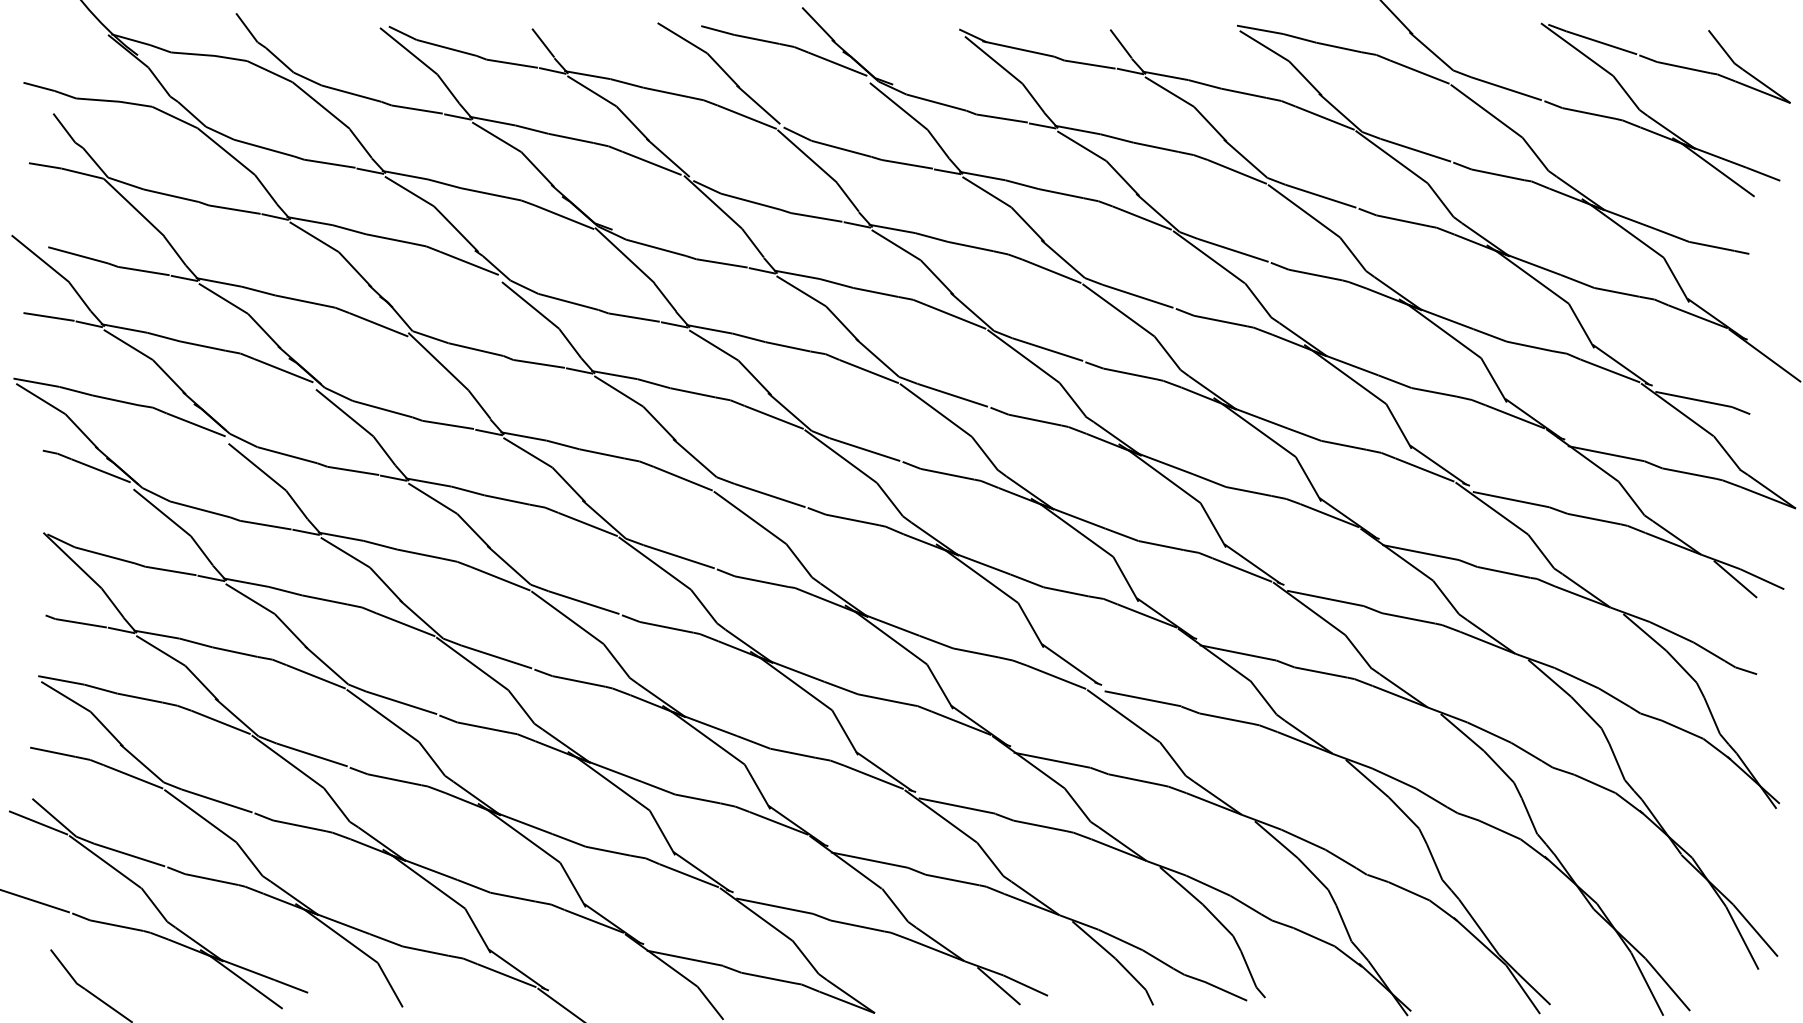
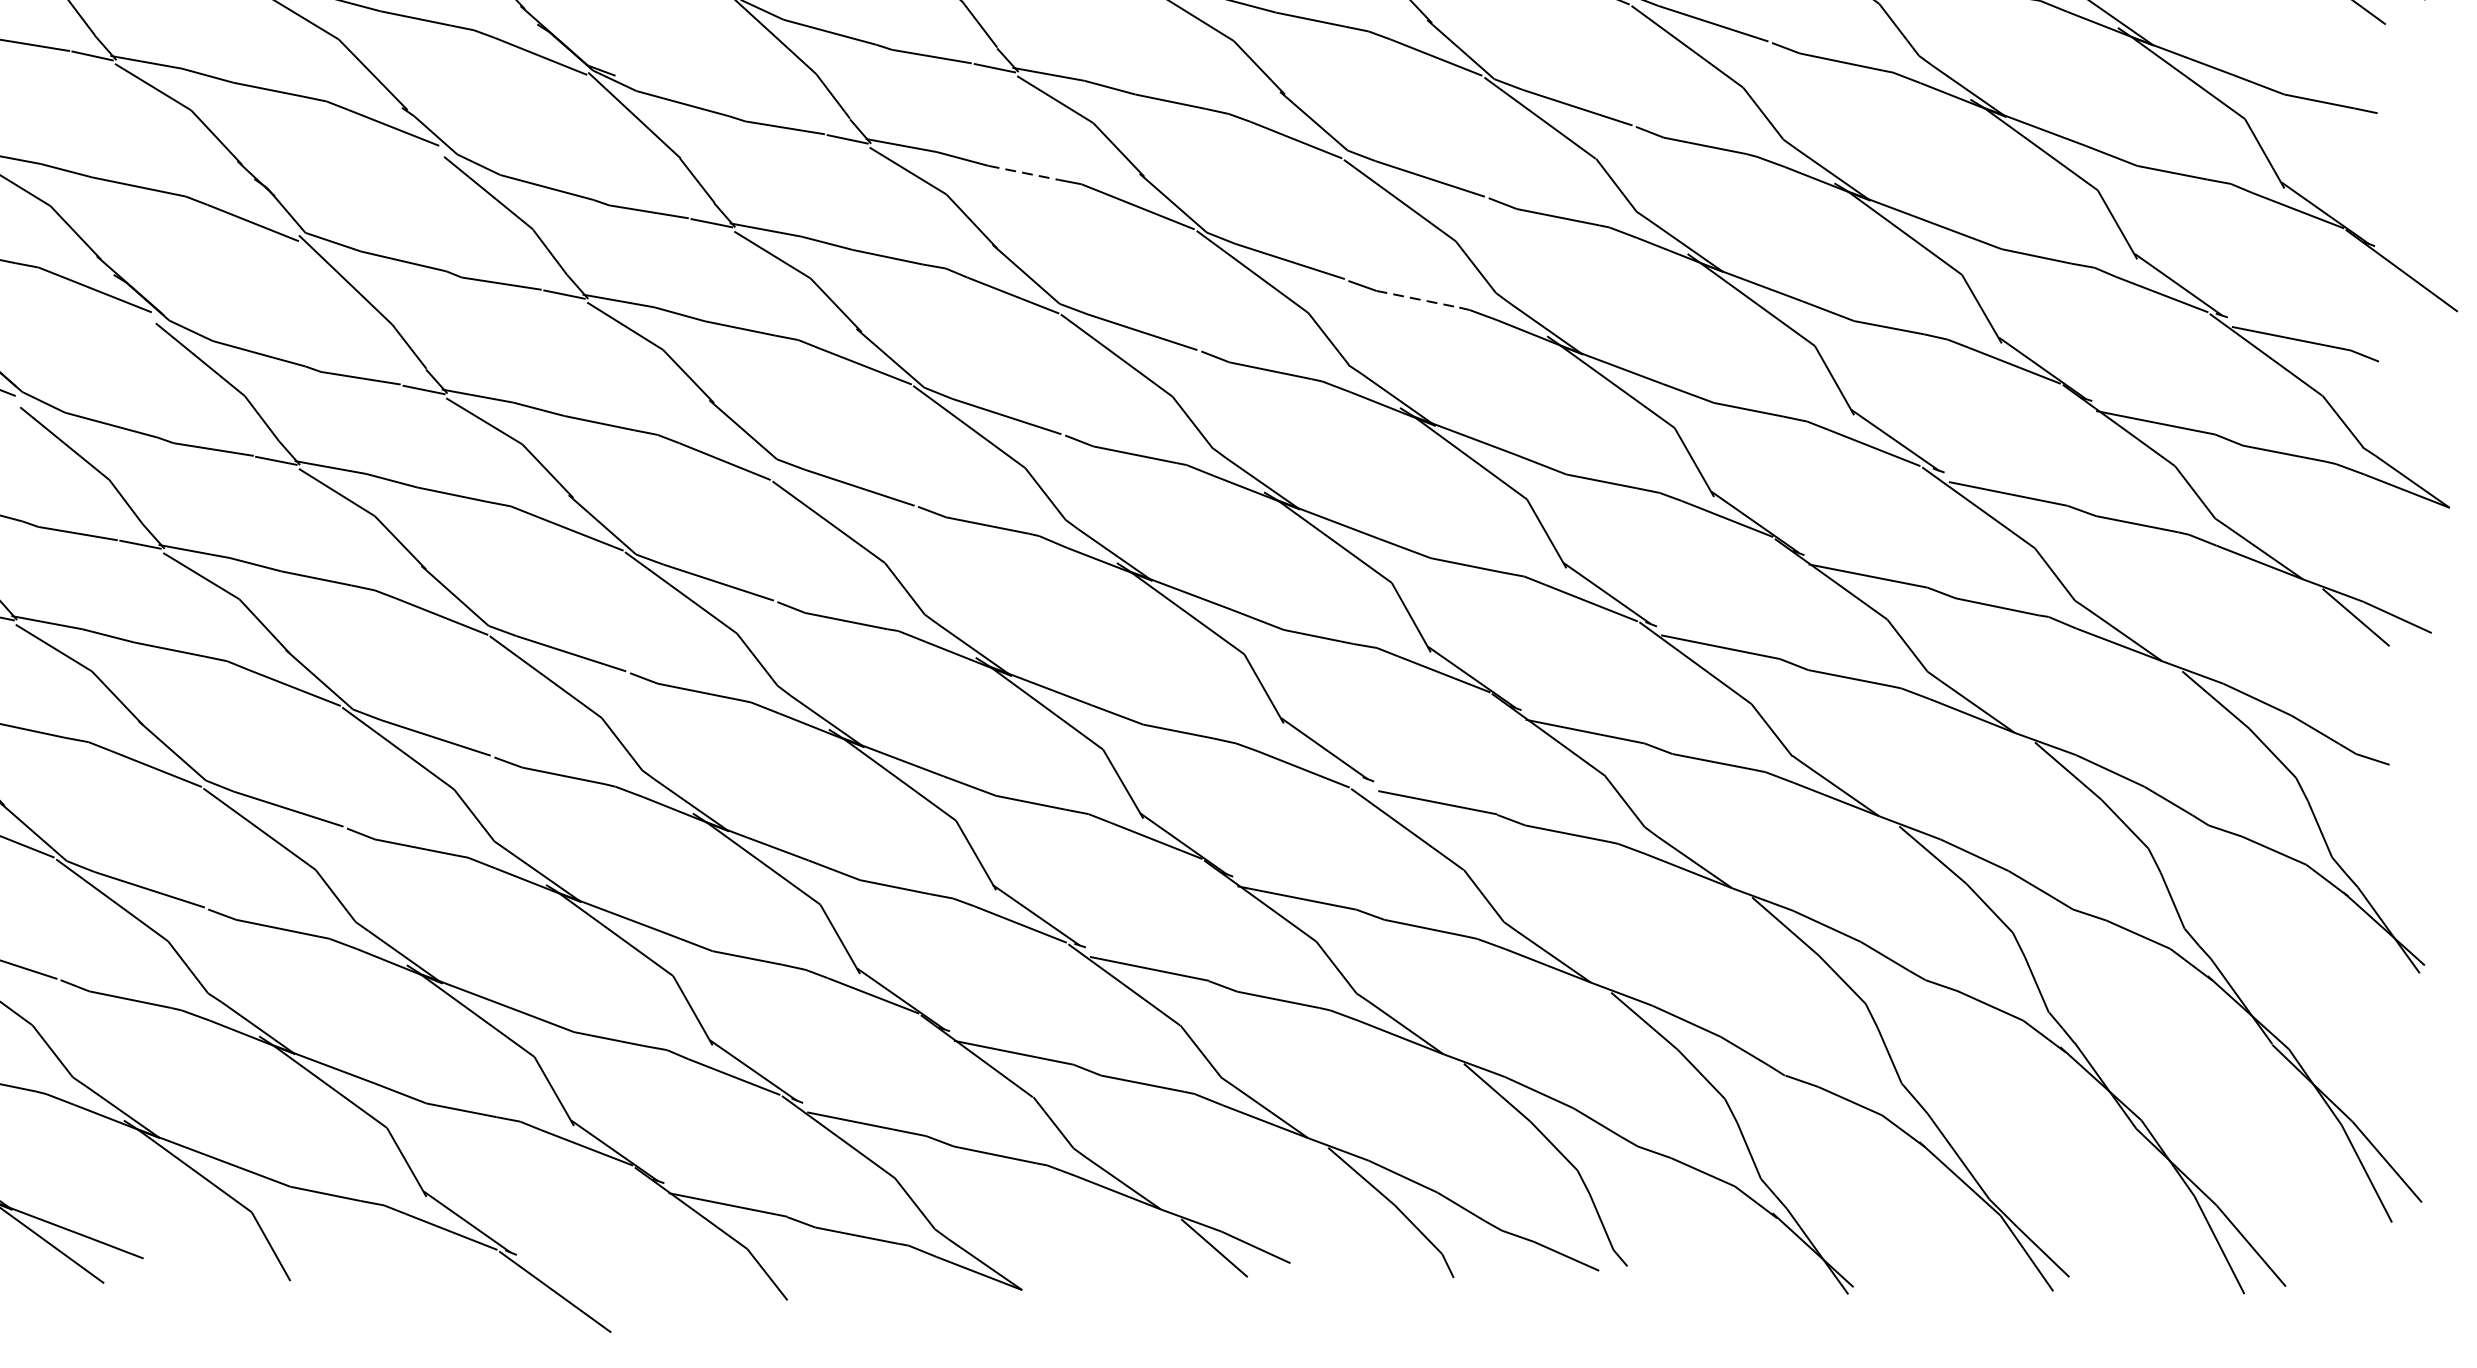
line: (875, 292) -> (1023, 172), solid -> dashed
line: (1130, 374) -> (1418, 300), solid -> dashed

